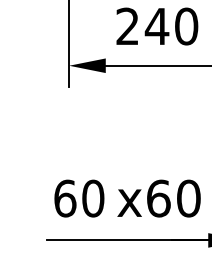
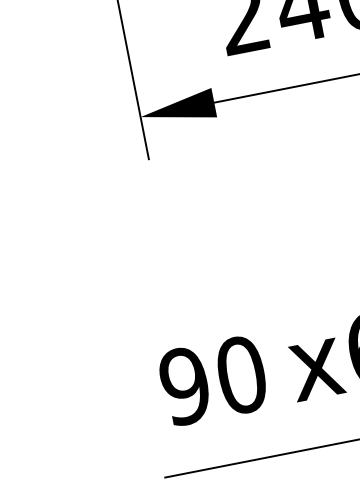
text: (65, 198) -> (185, 385), 60 -> 90

